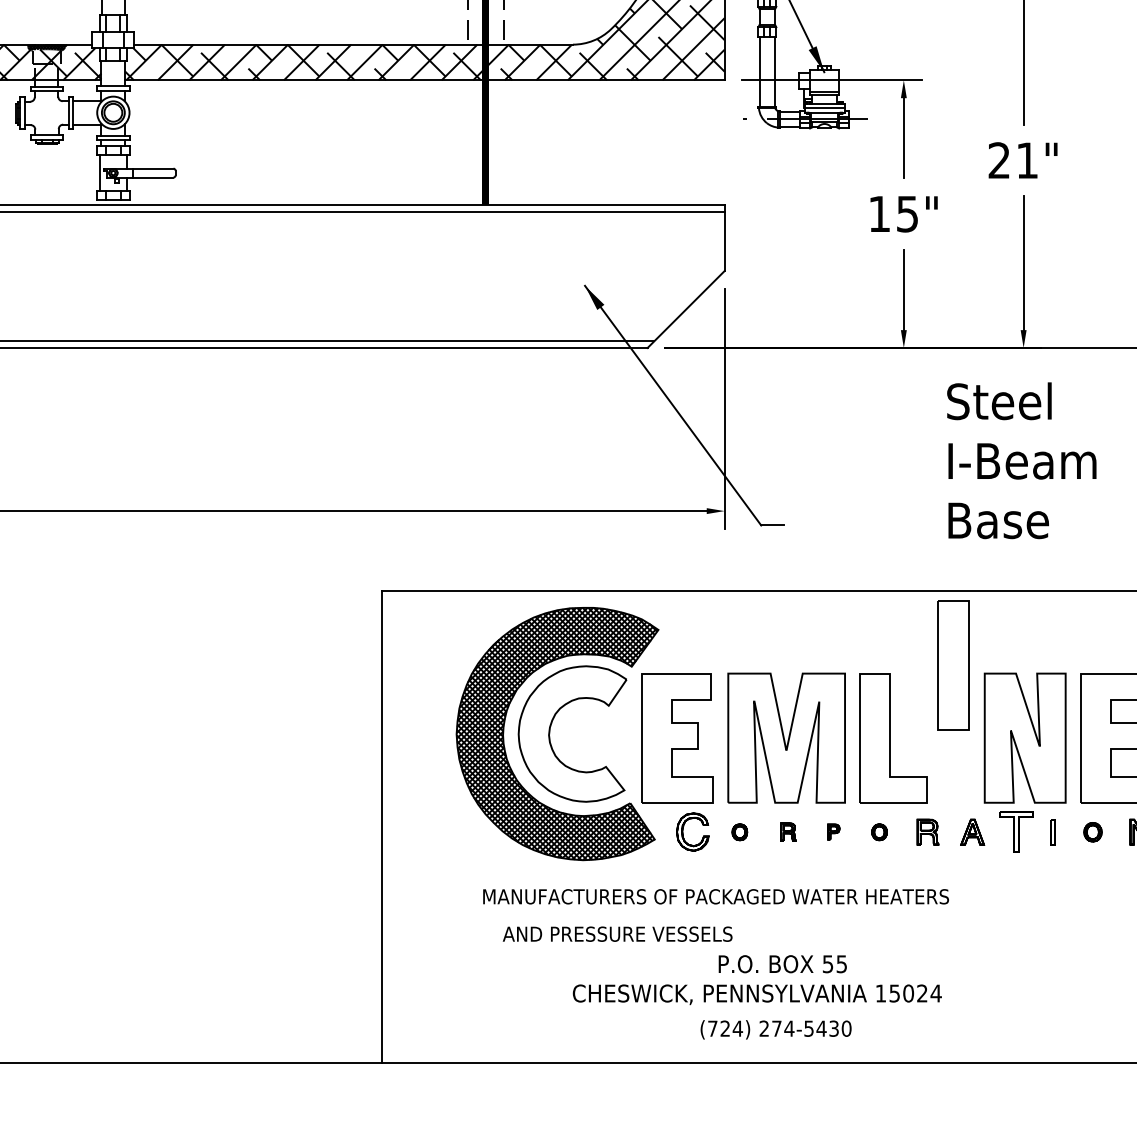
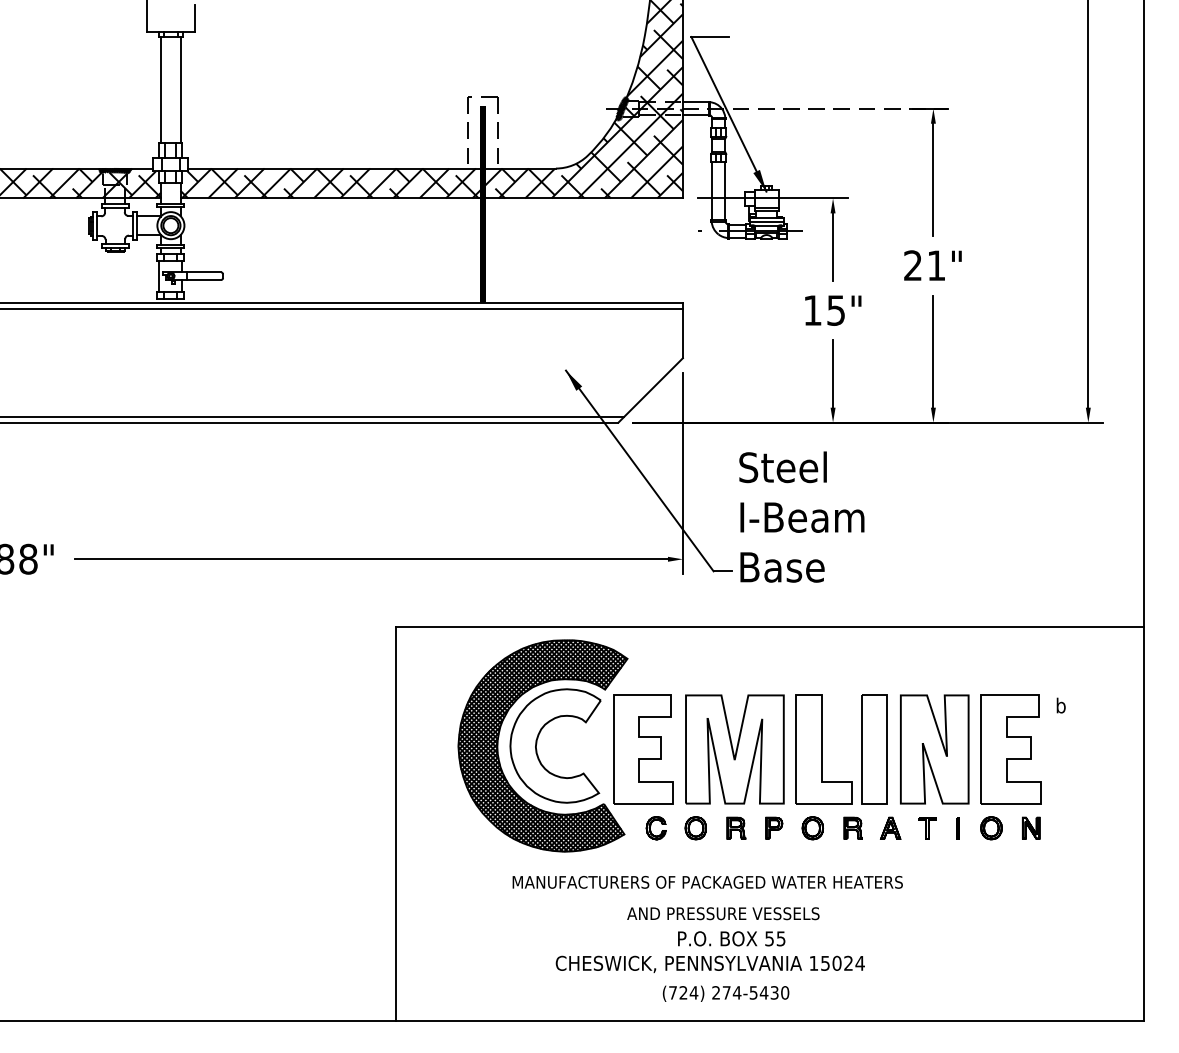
text: (1021, 460) -> (801, 516), moved
part: (953, 665) -> (874, 749), moved
part: (788, 831) -> (736, 827), size x1.43
part: (833, 831) -> (774, 827), size x1.67
part: (691, 832) -> (655, 828), size x0.71
part: (739, 832) -> (695, 828), size x1.67
part: (879, 832) -> (812, 828), size x1.67
part: (1016, 832) -> (927, 828), size x0.62
part: (1092, 832) -> (991, 828), size x1.43
text: (715, 896) -> (707, 882), moved
text: (617, 933) -> (723, 913), moved

